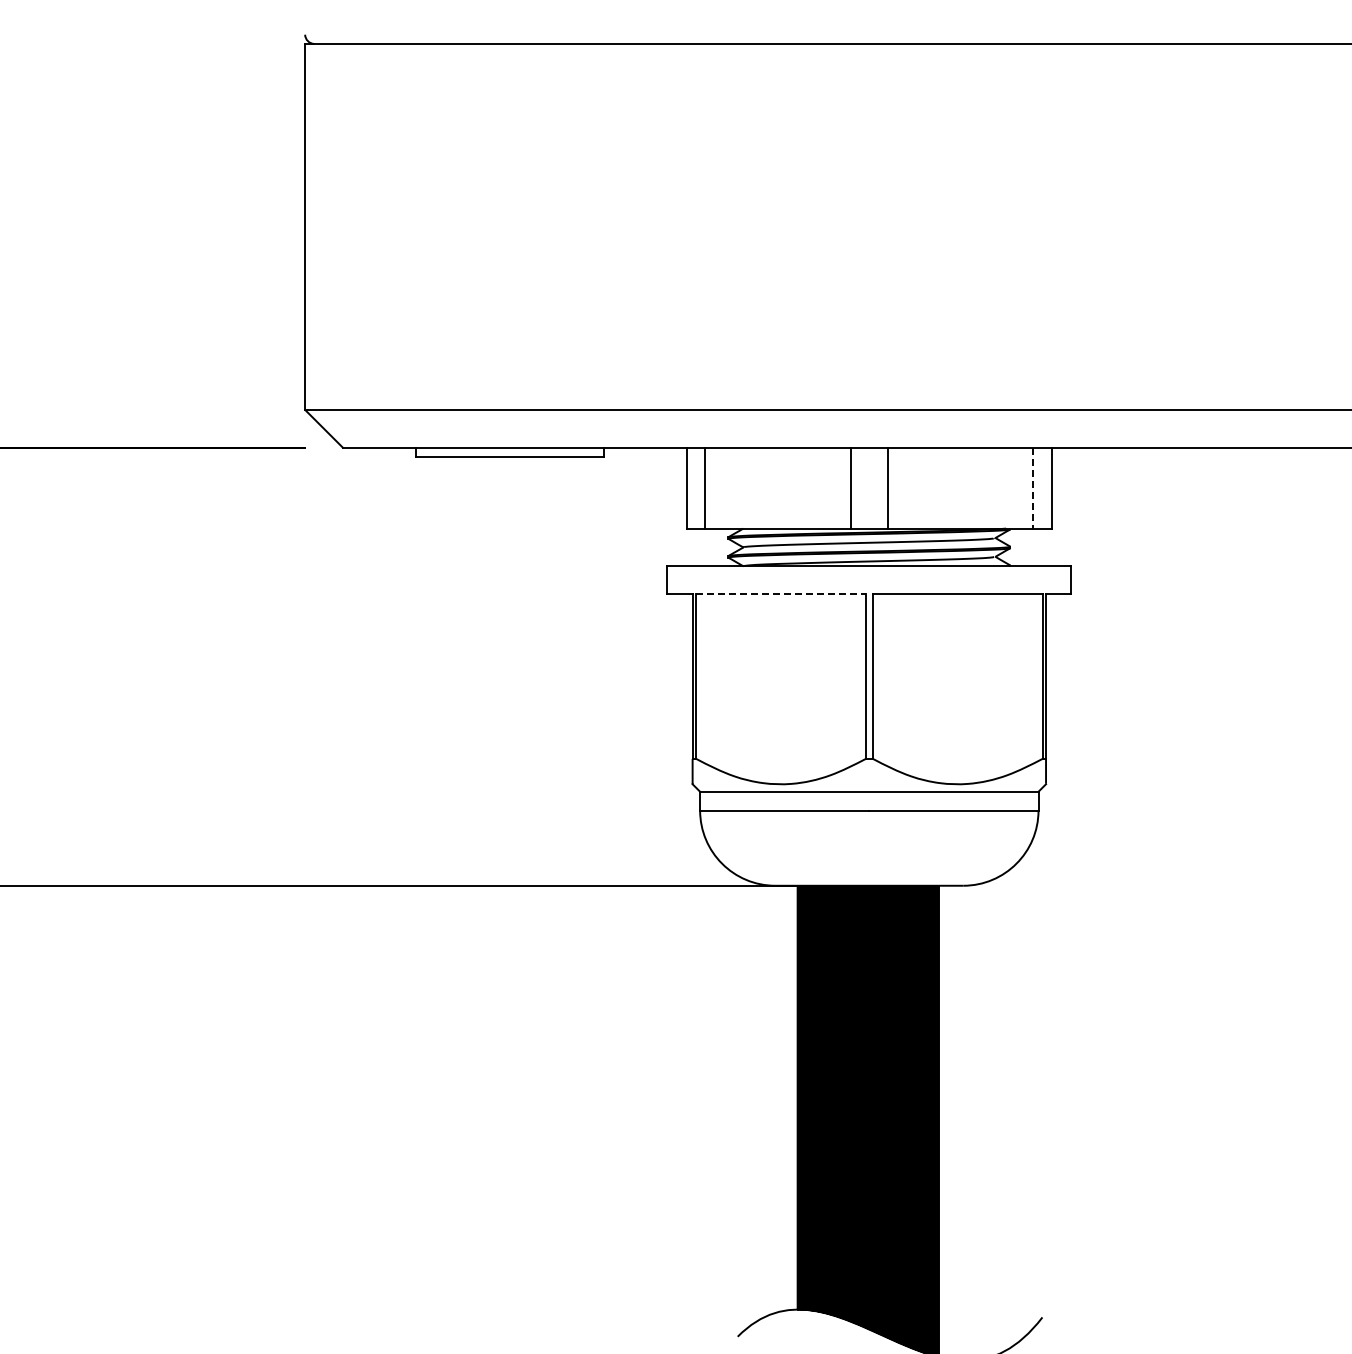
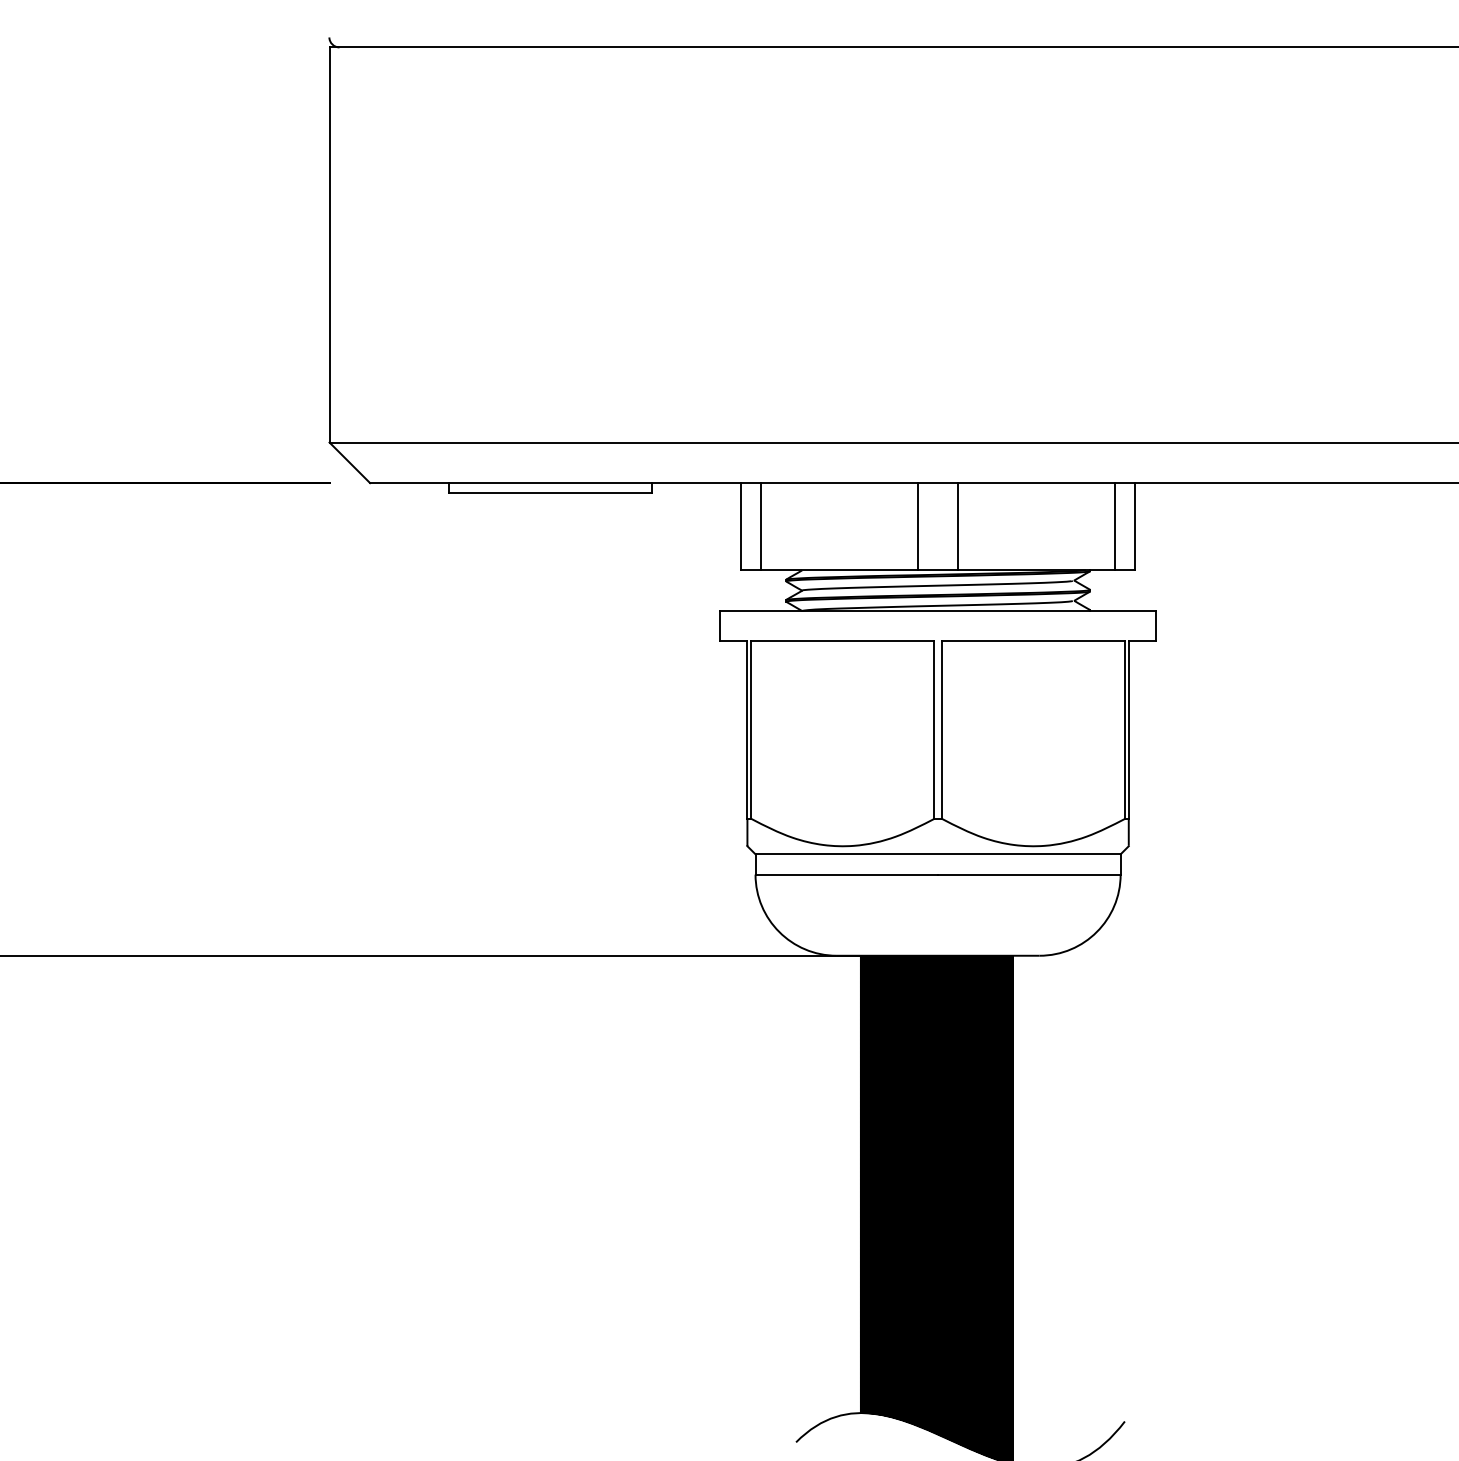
line: (1033, 488) -> (1115, 527), dashed -> solid
line: (781, 594) -> (843, 641), dashed -> solid

